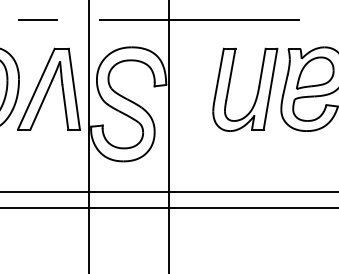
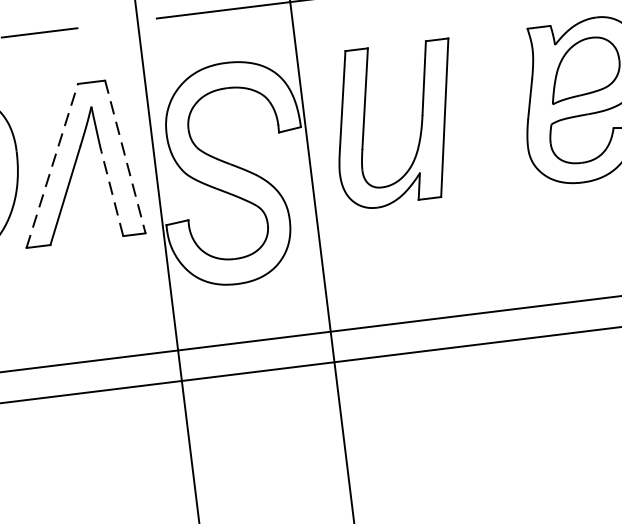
line: (36, 88) -> (52, 164), solid -> dashed
line: (74, 89) -> (125, 157), solid -> dashed
part: (257, 89) -> (419, 121), moved
line: (65, 106) -> (112, 192), solid -> dashed

